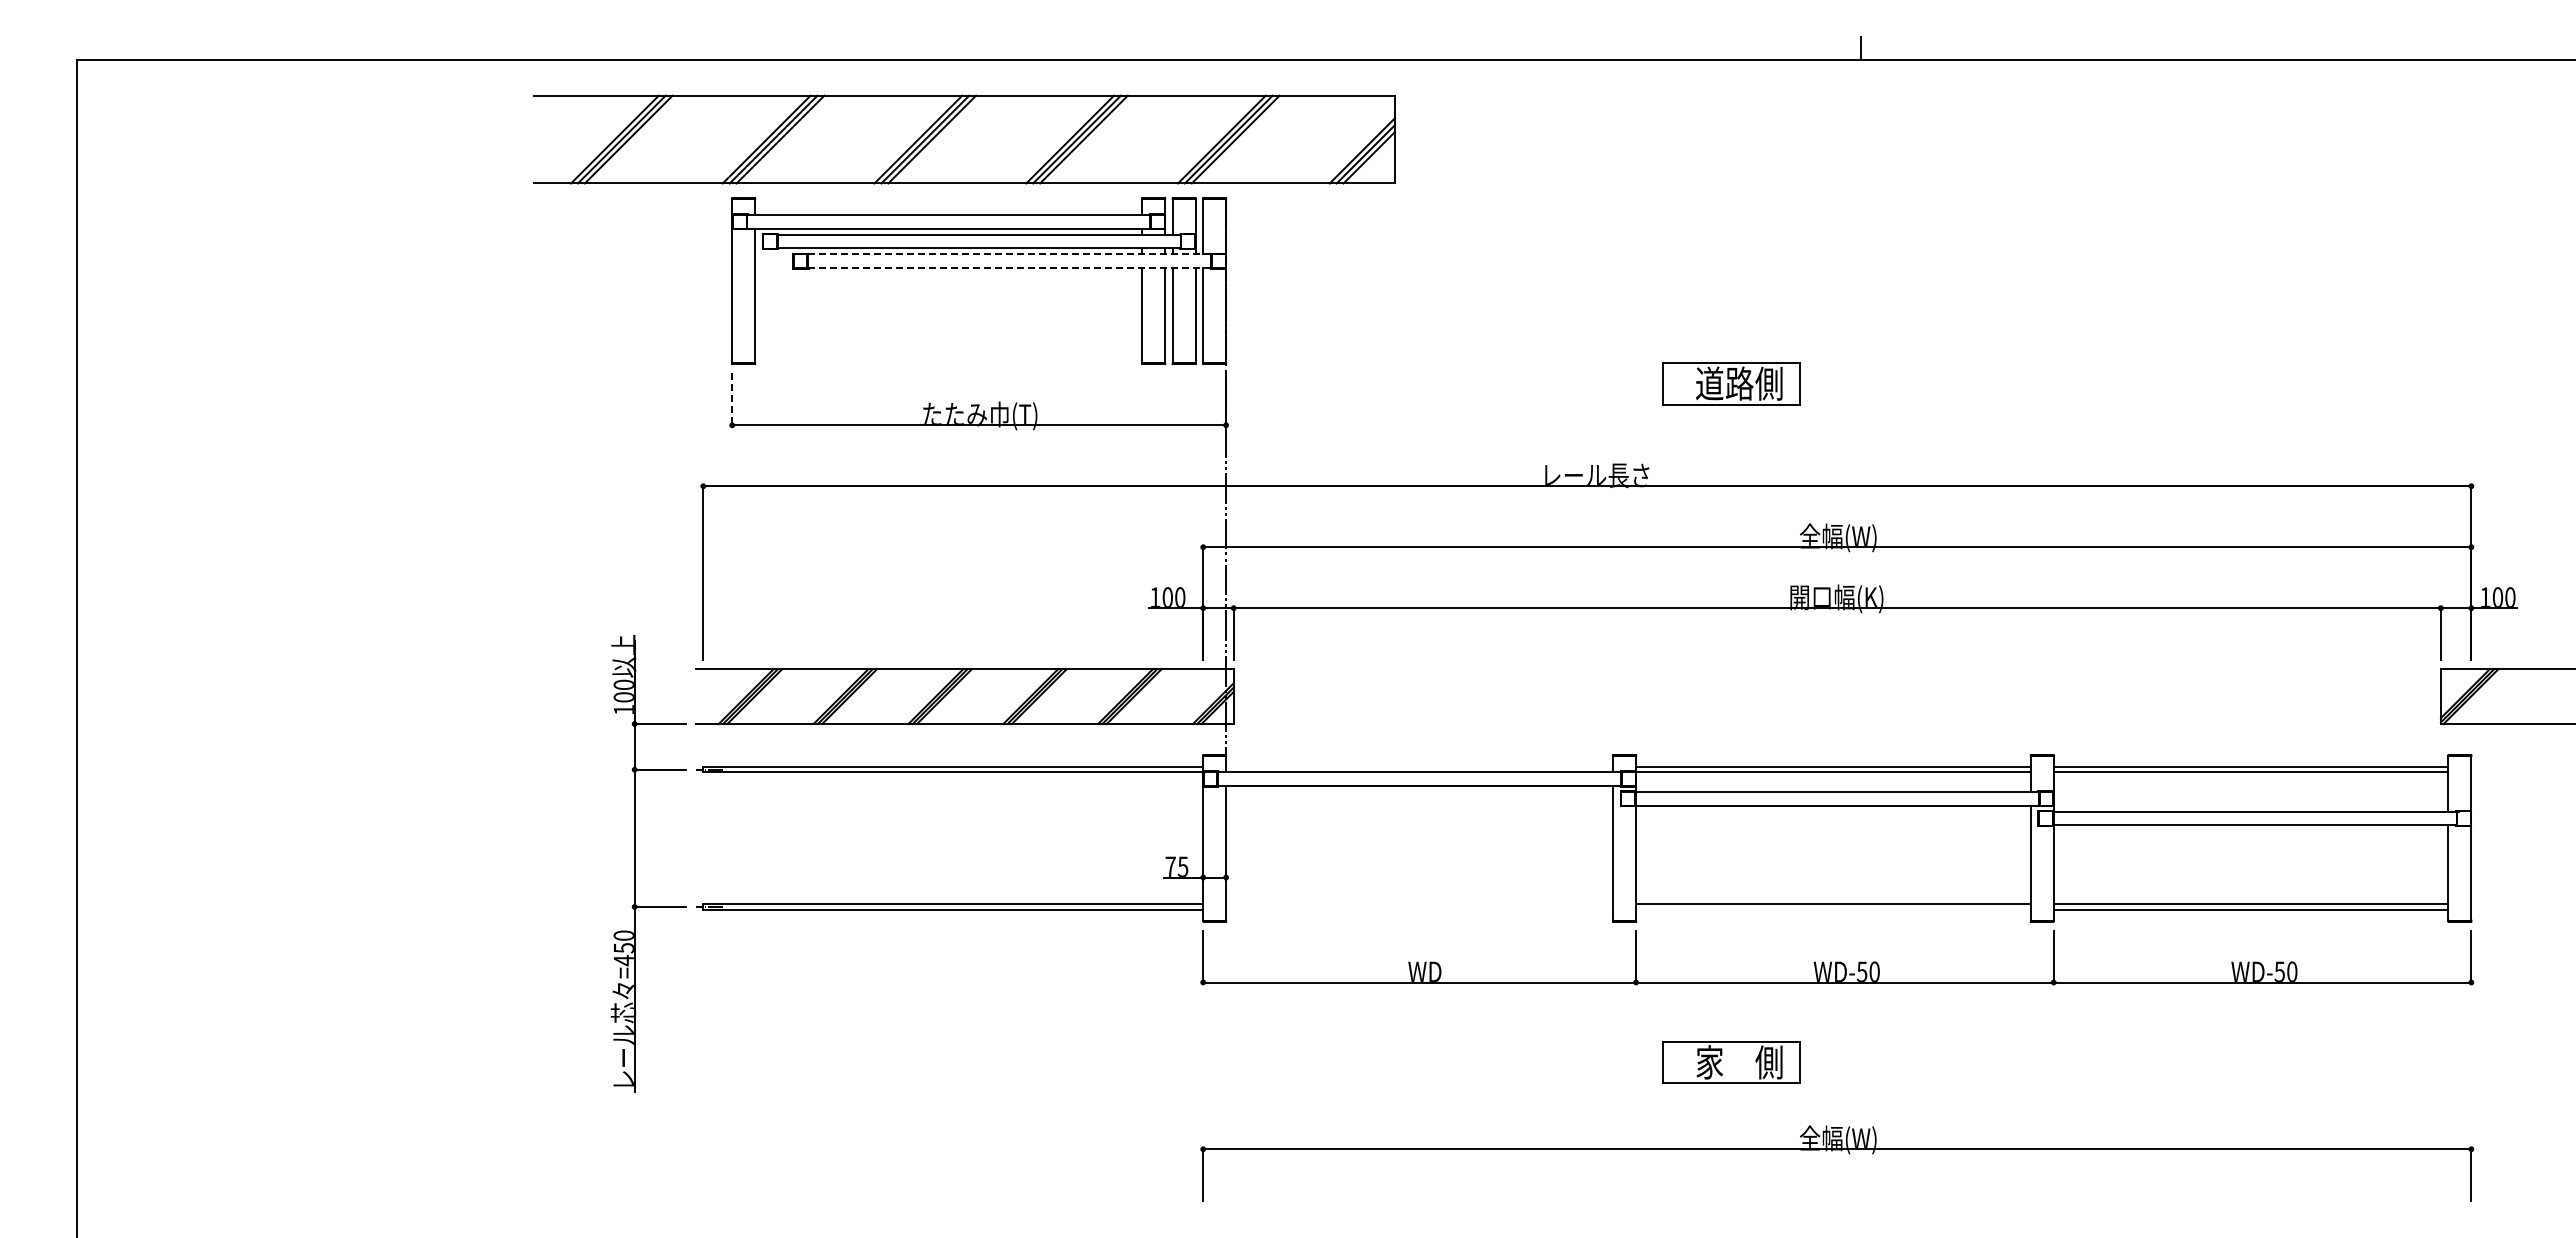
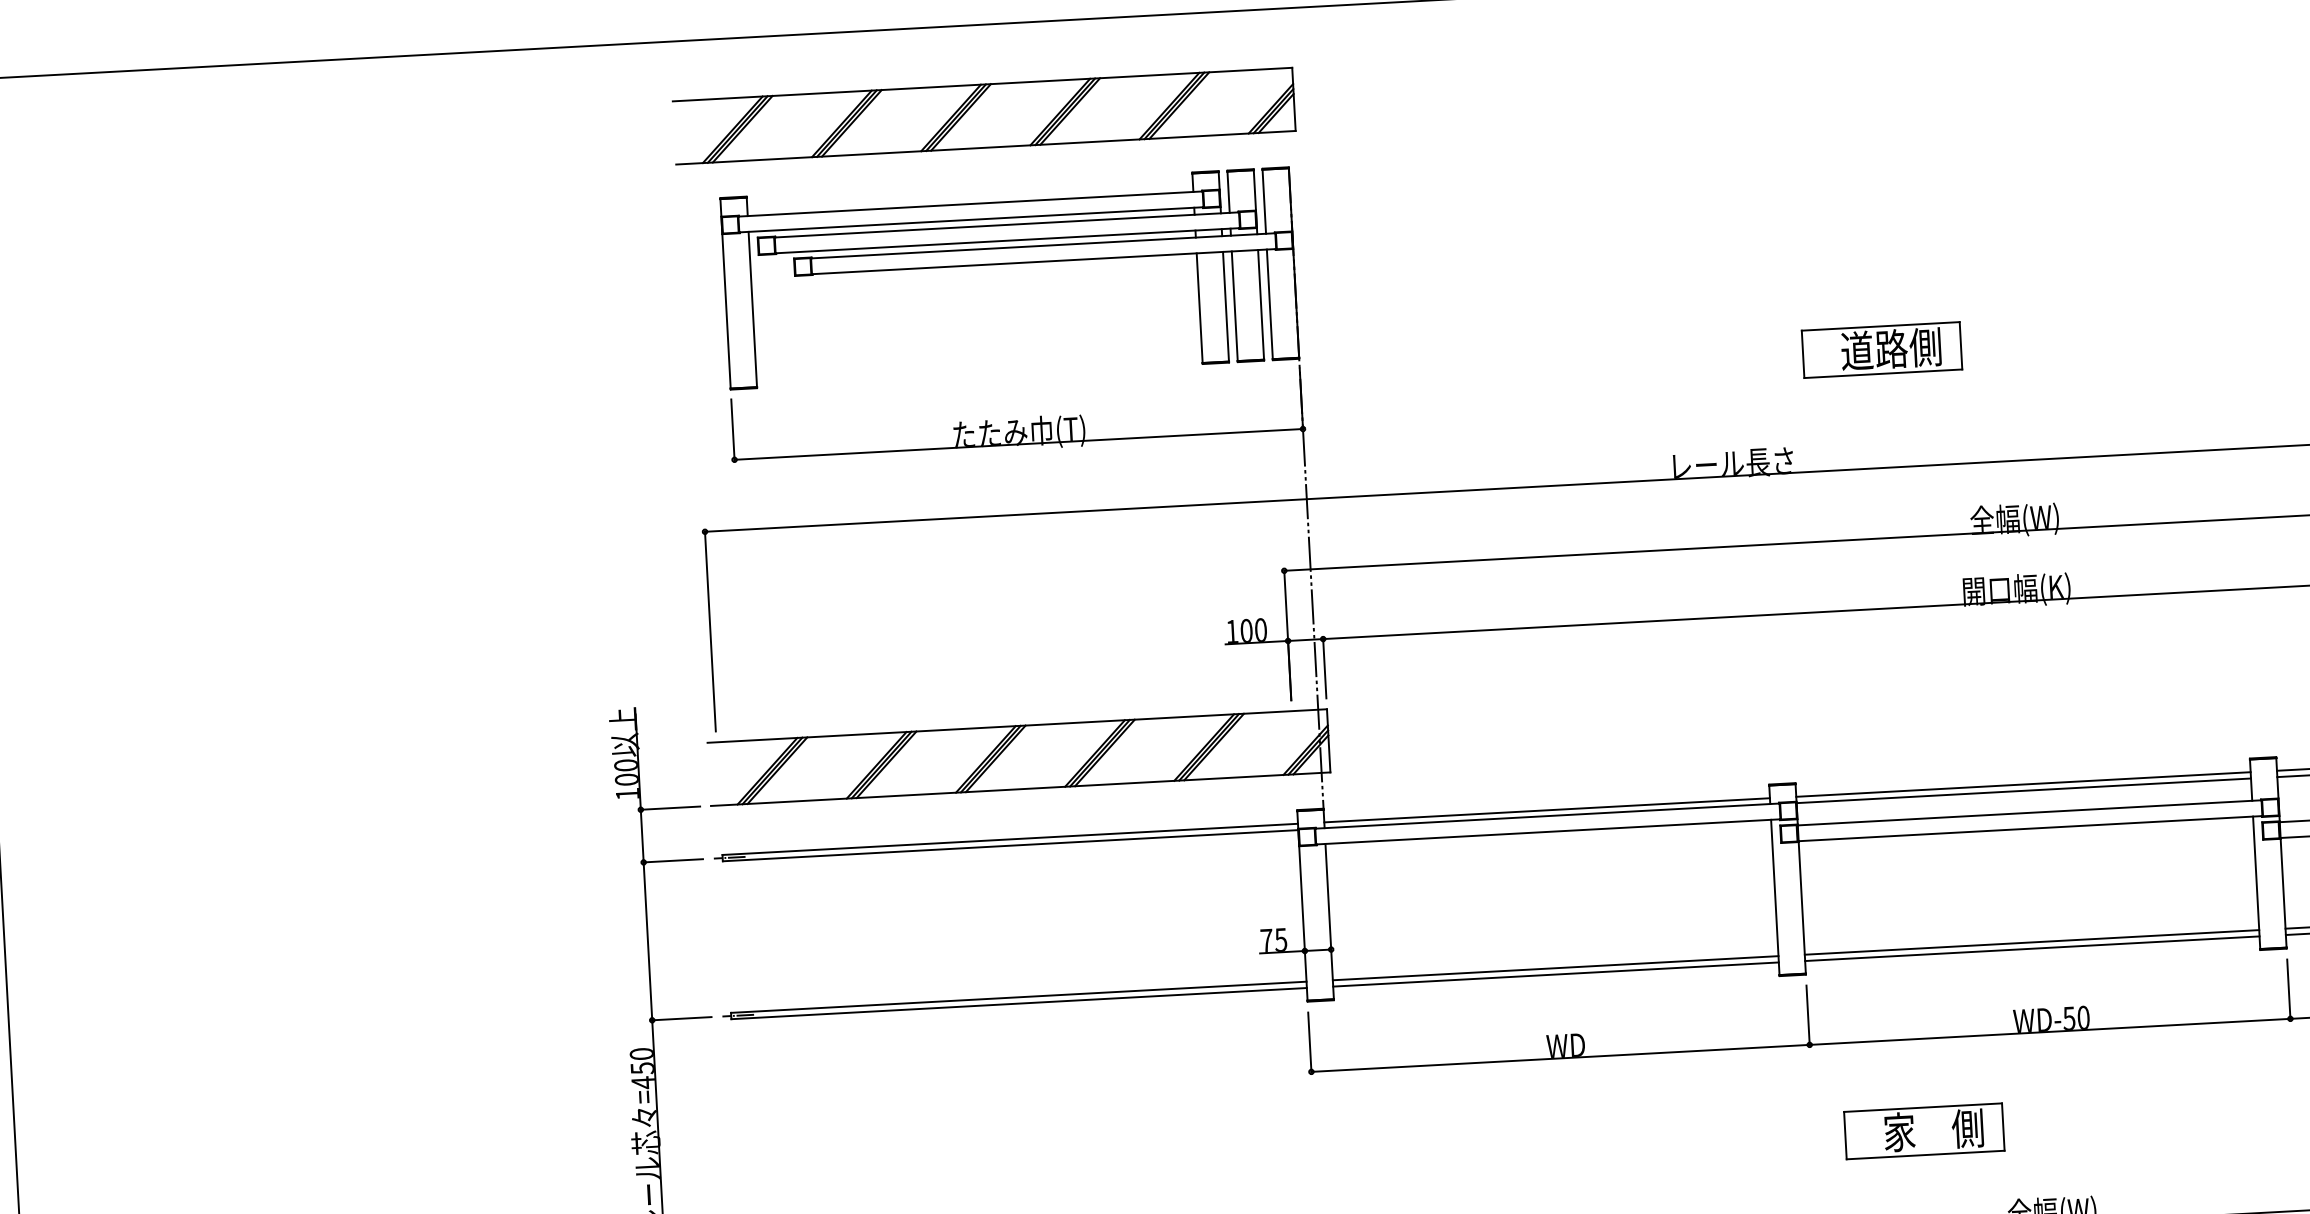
part: (964, 138) -> (983, 115), size x0.62
line: (1009, 254) -> (1043, 245), dashed -> solid
line: (1009, 268) -> (1043, 262), dashed -> solid
line: (732, 399) -> (733, 430), dashed -> solid
line: (1419, 767) -> (1546, 810), added
line: (1419, 904) -> (1555, 968), added
line: (1419, 909) -> (1555, 974), added
line: (1833, 909) -> (2032, 948), added

